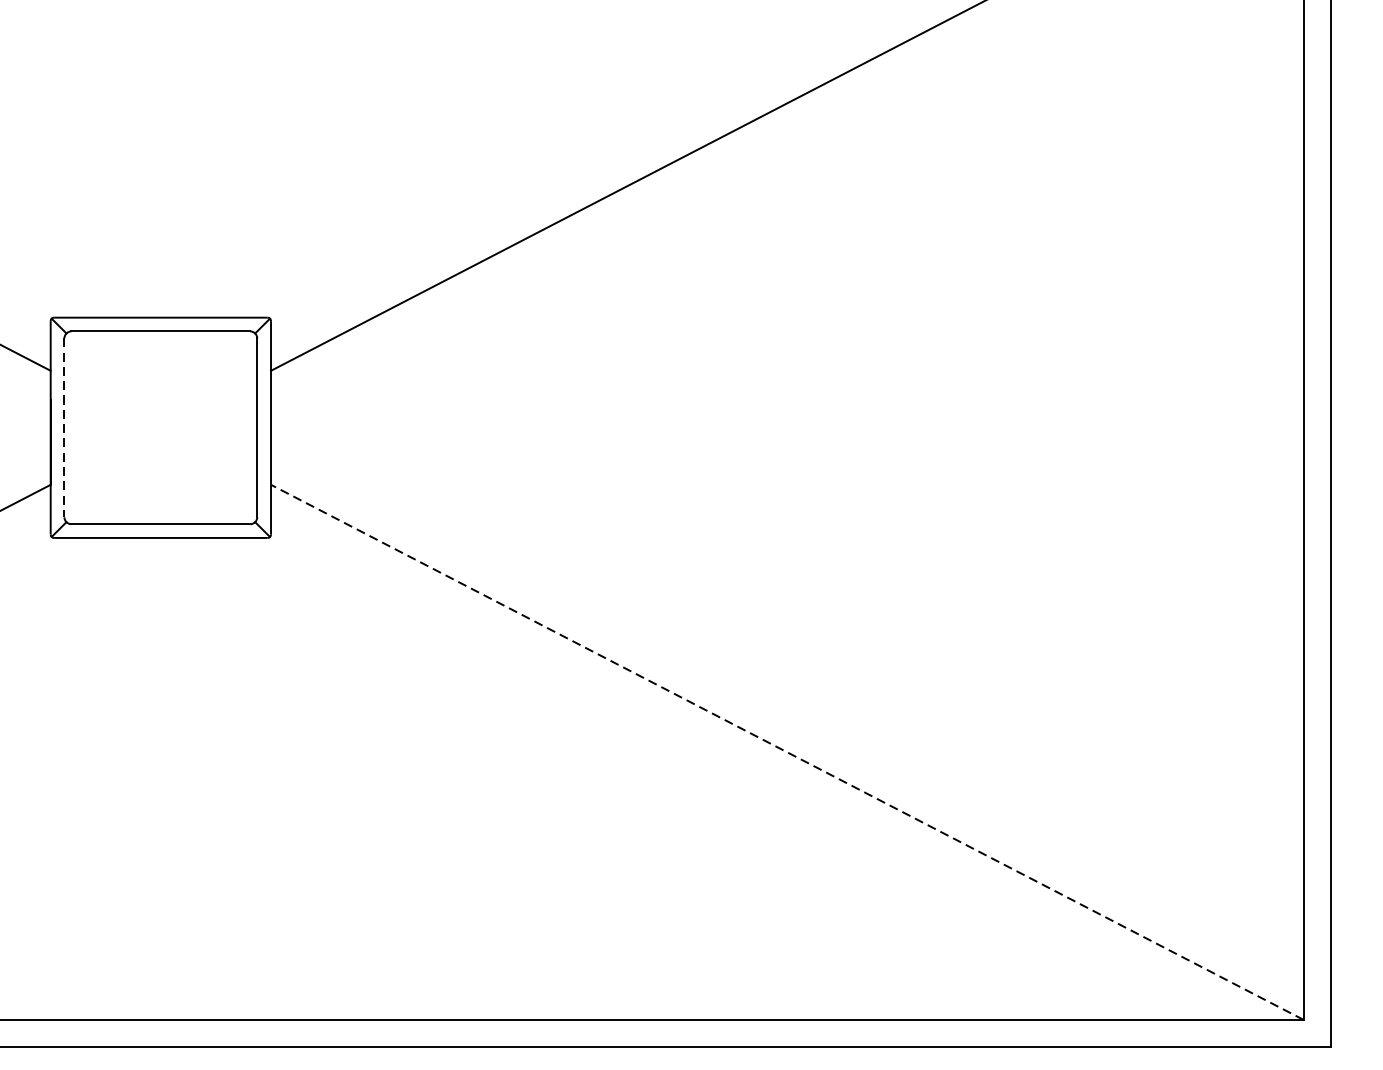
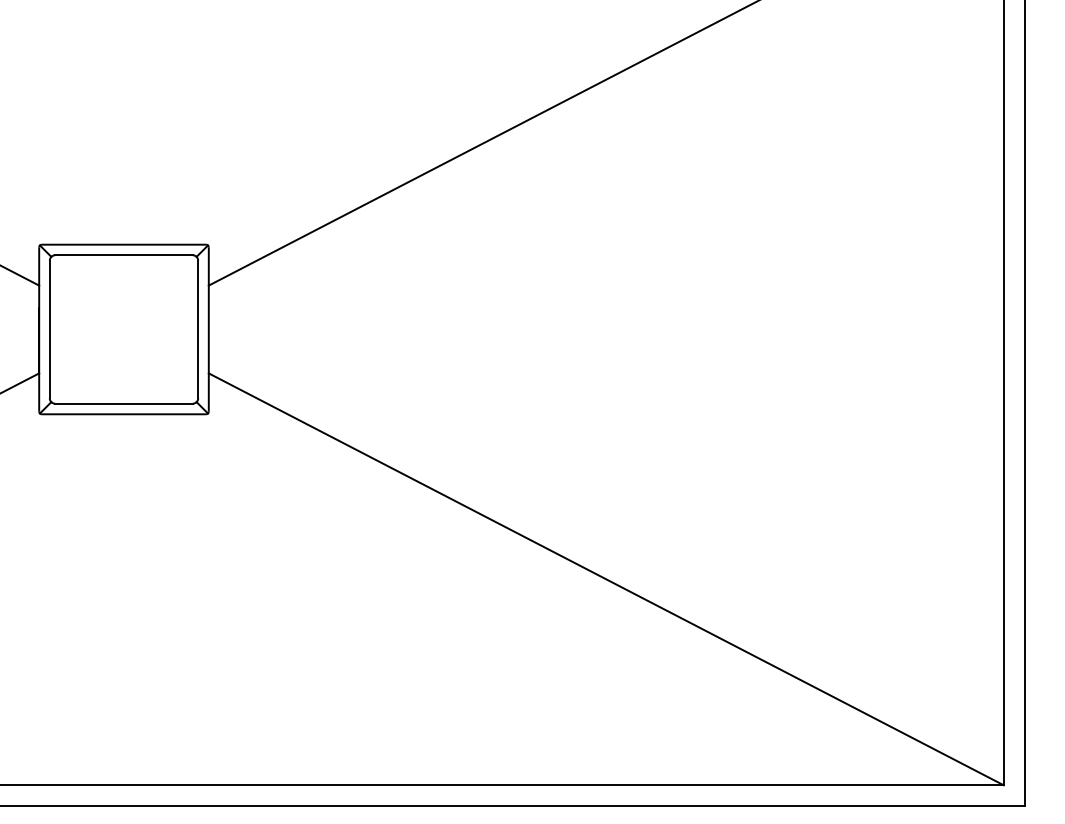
line: (64, 427) -> (49, 329), dashed -> solid
line: (787, 752) -> (606, 579), dashed -> solid

